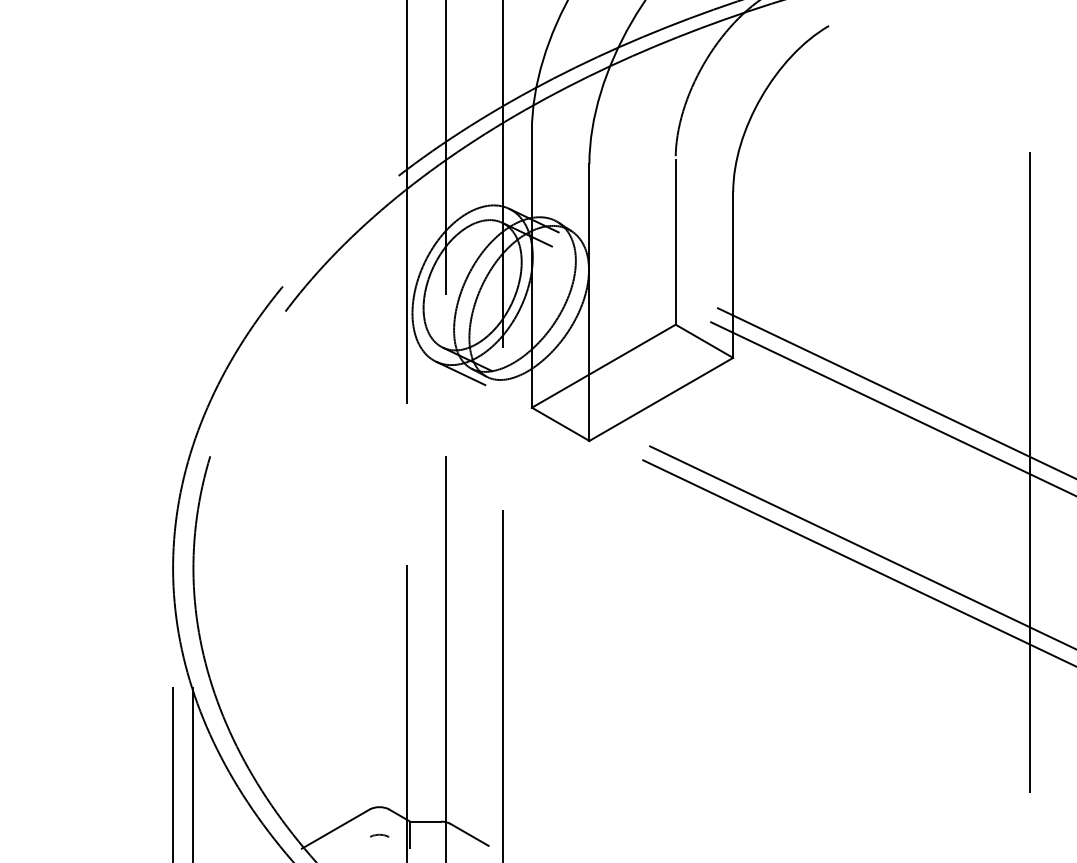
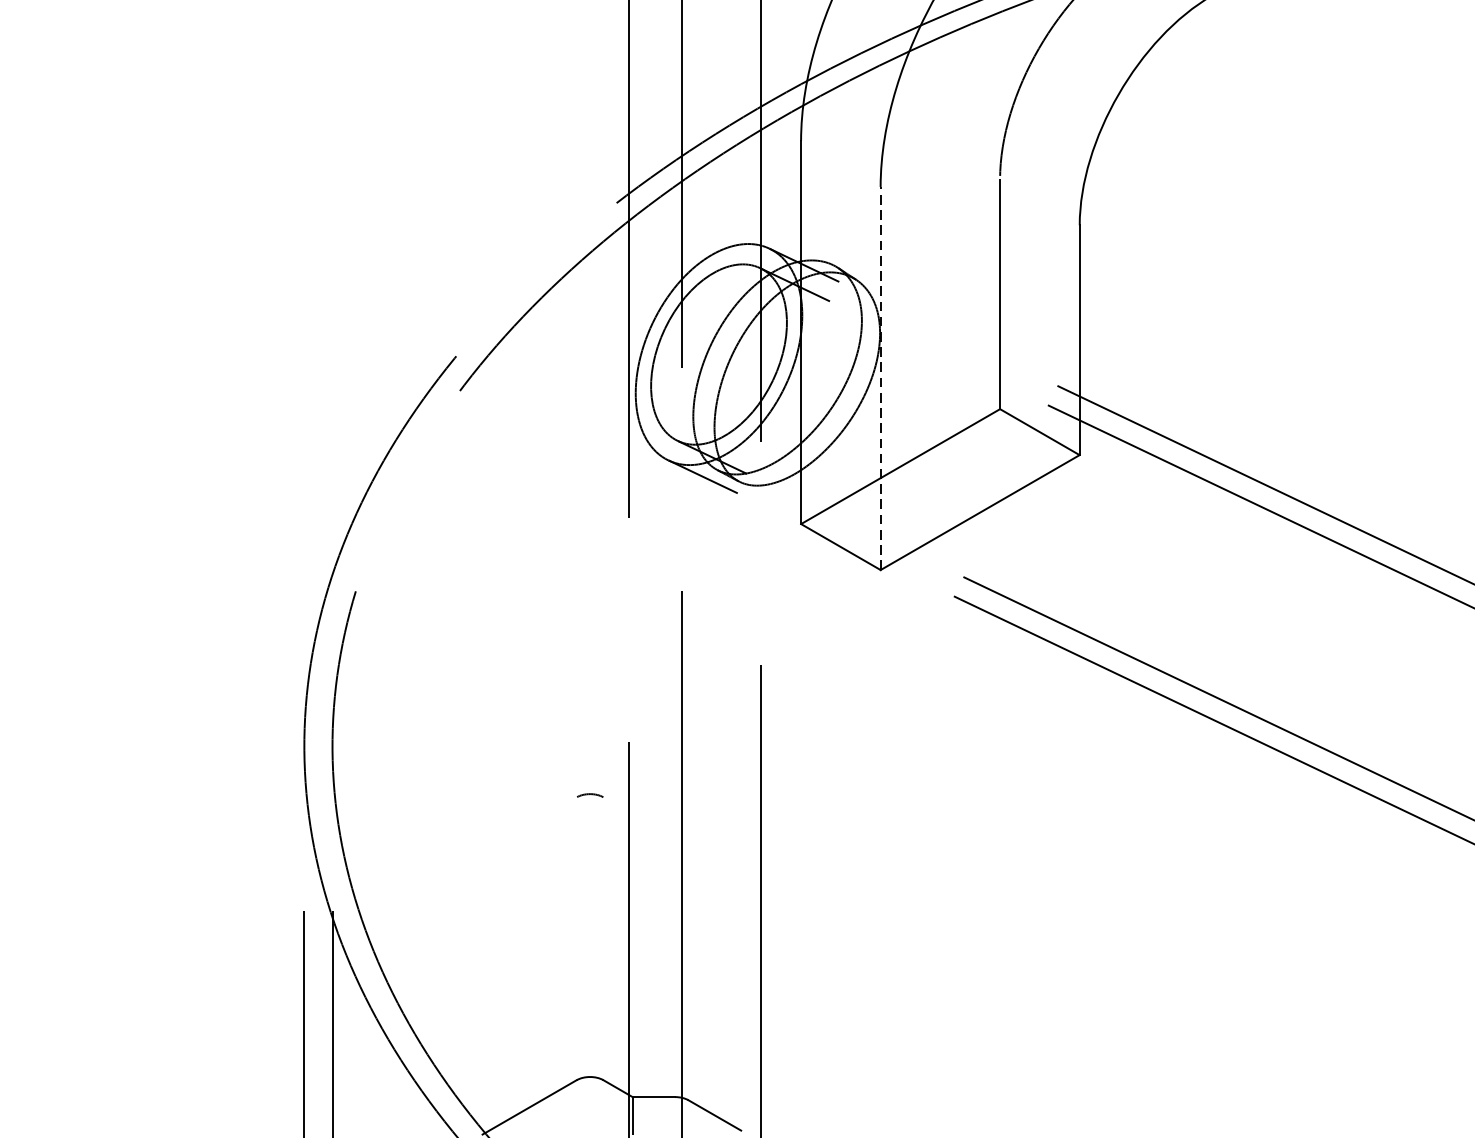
line: (589, 302) -> (880, 378), solid -> dashed
curve: (379, 835) -> (590, 795), moved

